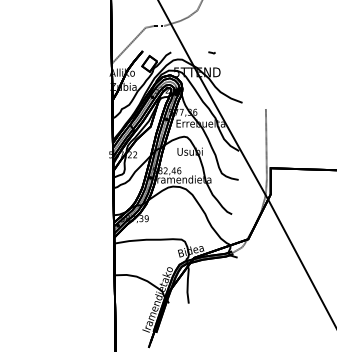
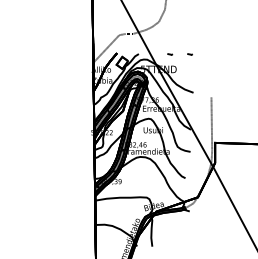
line: (237, 52) -> (189, 54), added

